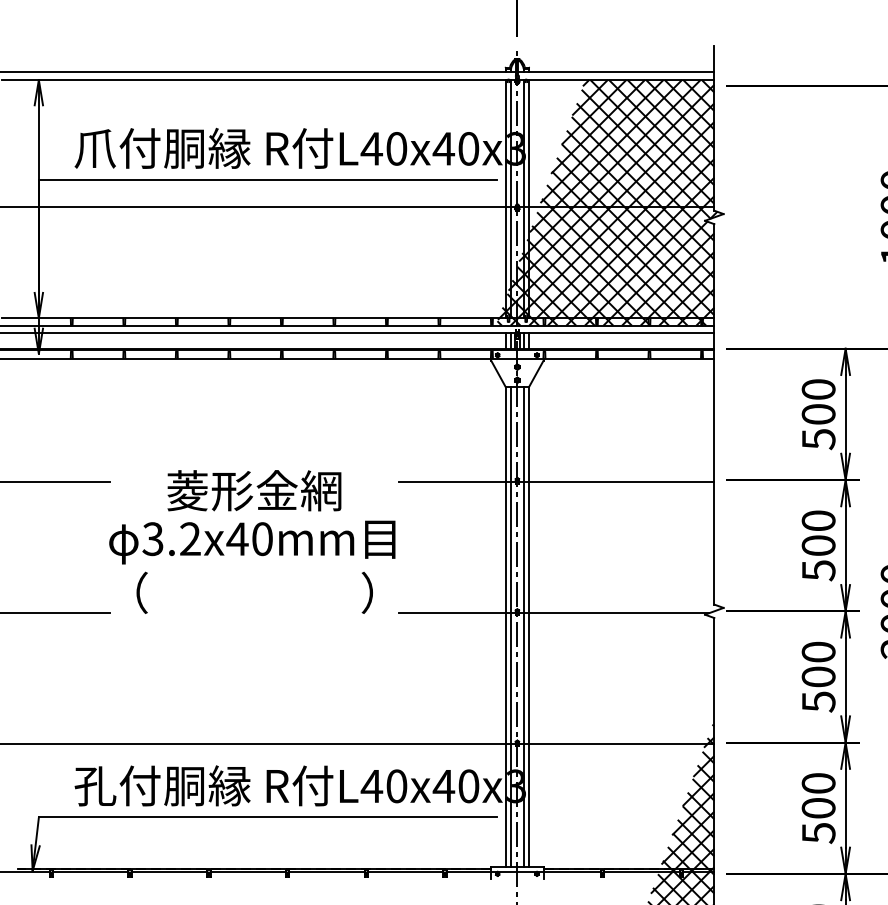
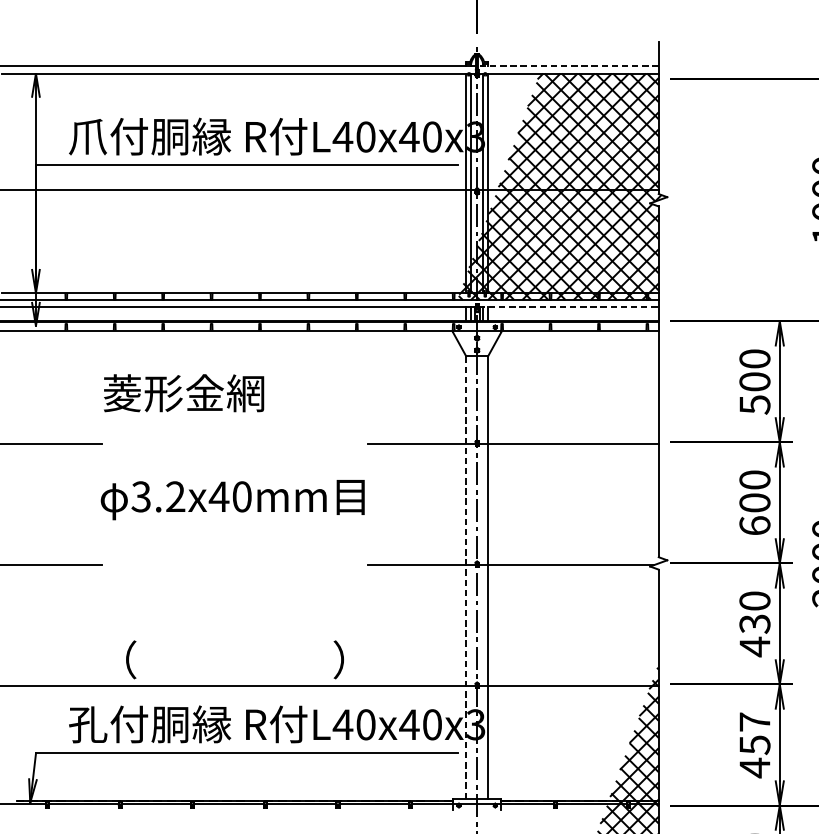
line: (616, 72) -> (568, 66), solid -> dashed
line: (616, 333) -> (568, 307), solid -> dashed
text: (254, 490) -> (184, 393), moved
text: (818, 570) -> (754, 525), 500 -> 600
text: (254, 592) -> (234, 659), moved
line: (510, 626) -> (470, 577), removed
line: (523, 626) -> (482, 577), removed
line: (505, 627) -> (466, 578), solid -> dashed
text: (818, 689) -> (754, 635), 500 -> 430
text: (818, 808) -> (754, 745), 500 -> 457

